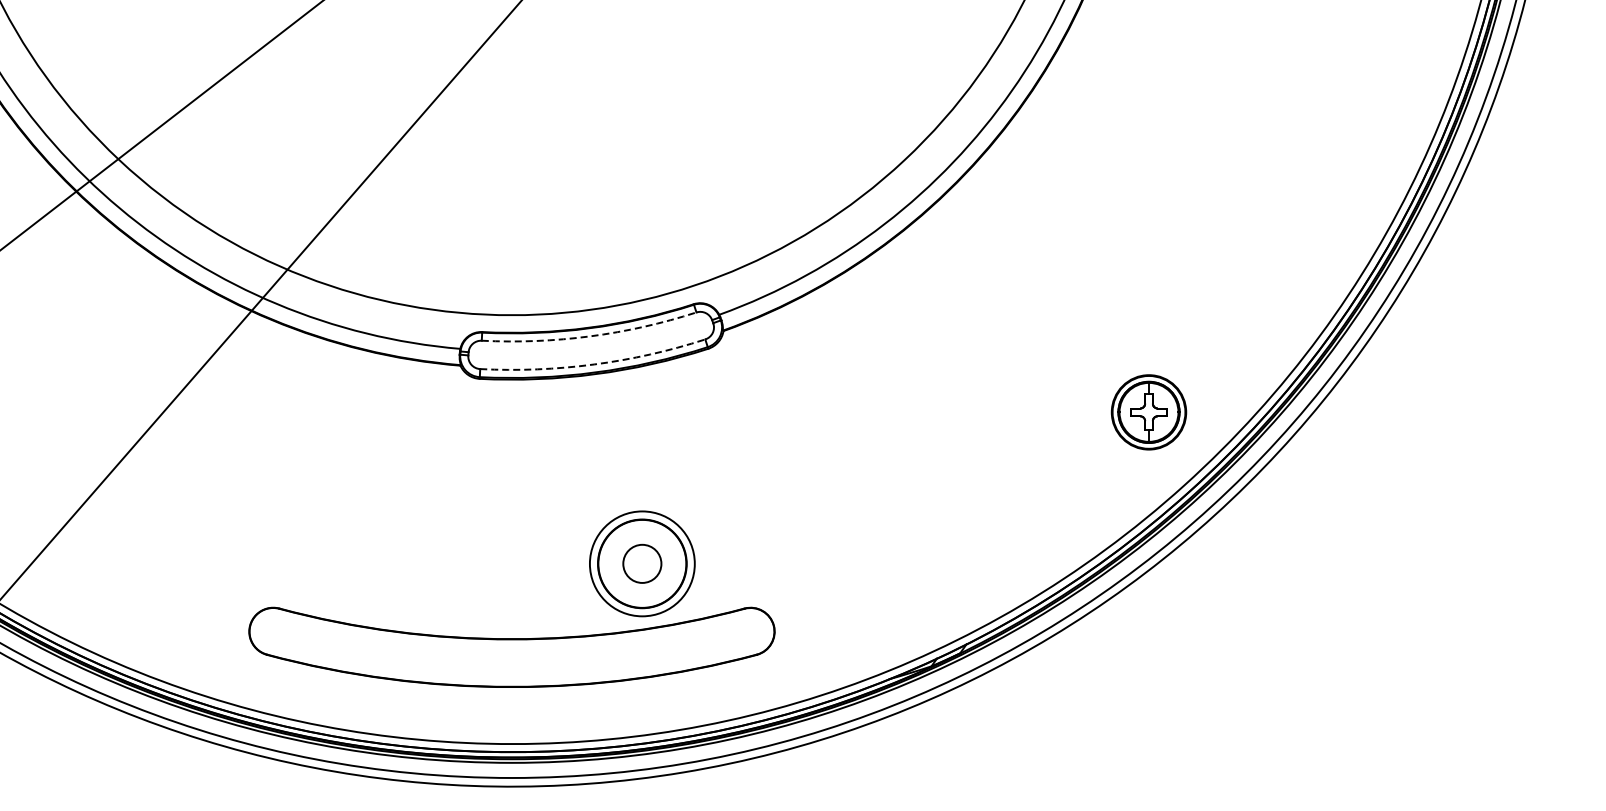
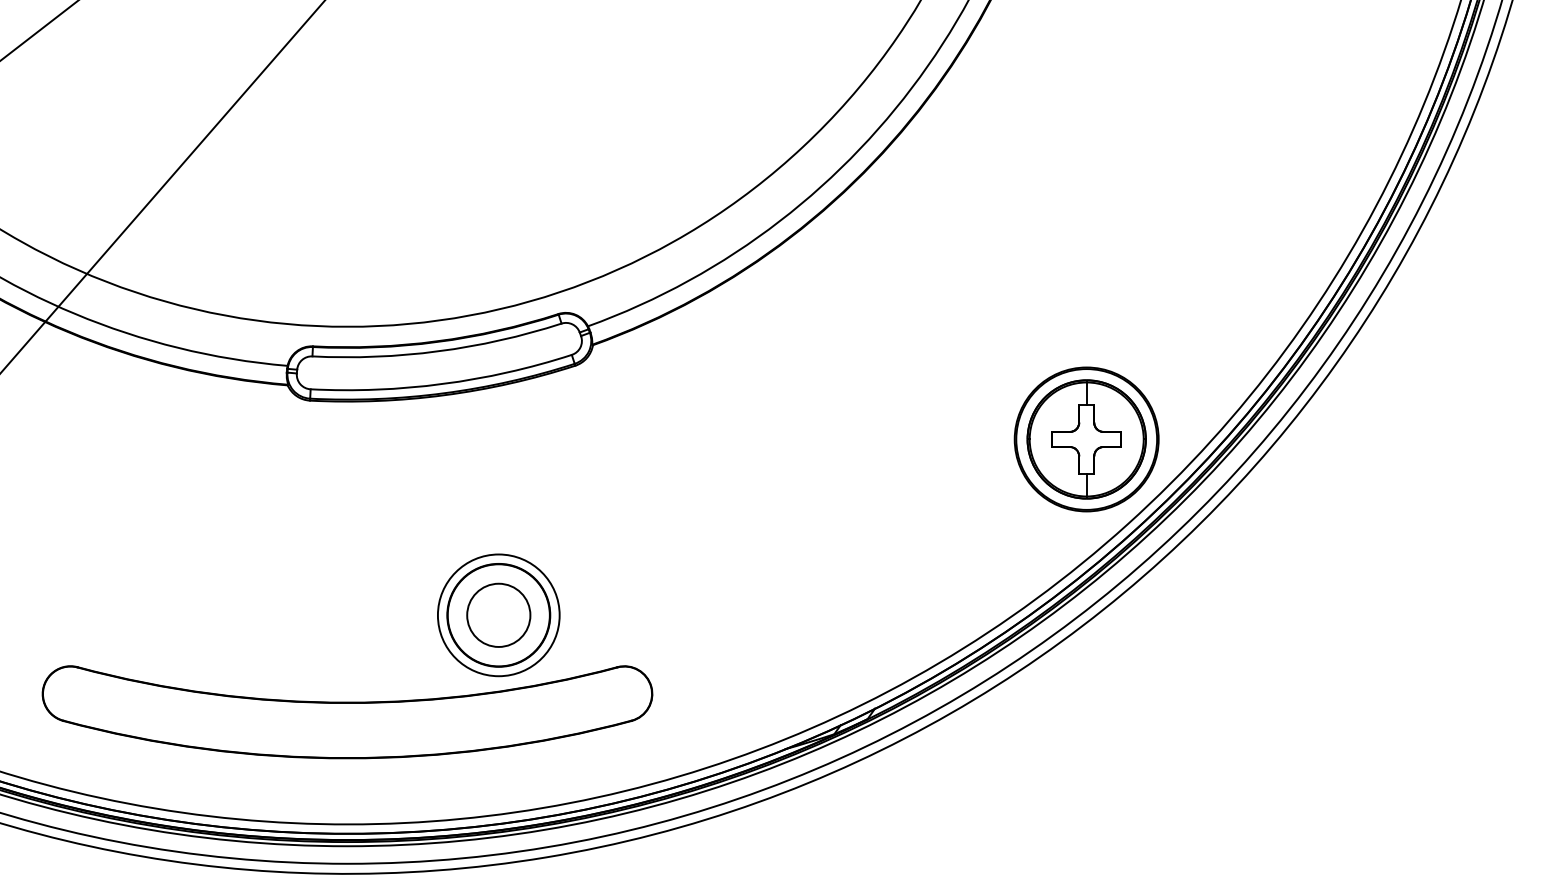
arc: (590, 336) -> (438, 351), dashed -> solid
arc: (594, 364) -> (443, 383), dashed -> solid
part: (1148, 412) -> (1086, 439), size x1.67
circle: (642, 563) -> (498, 614), size x1.43

